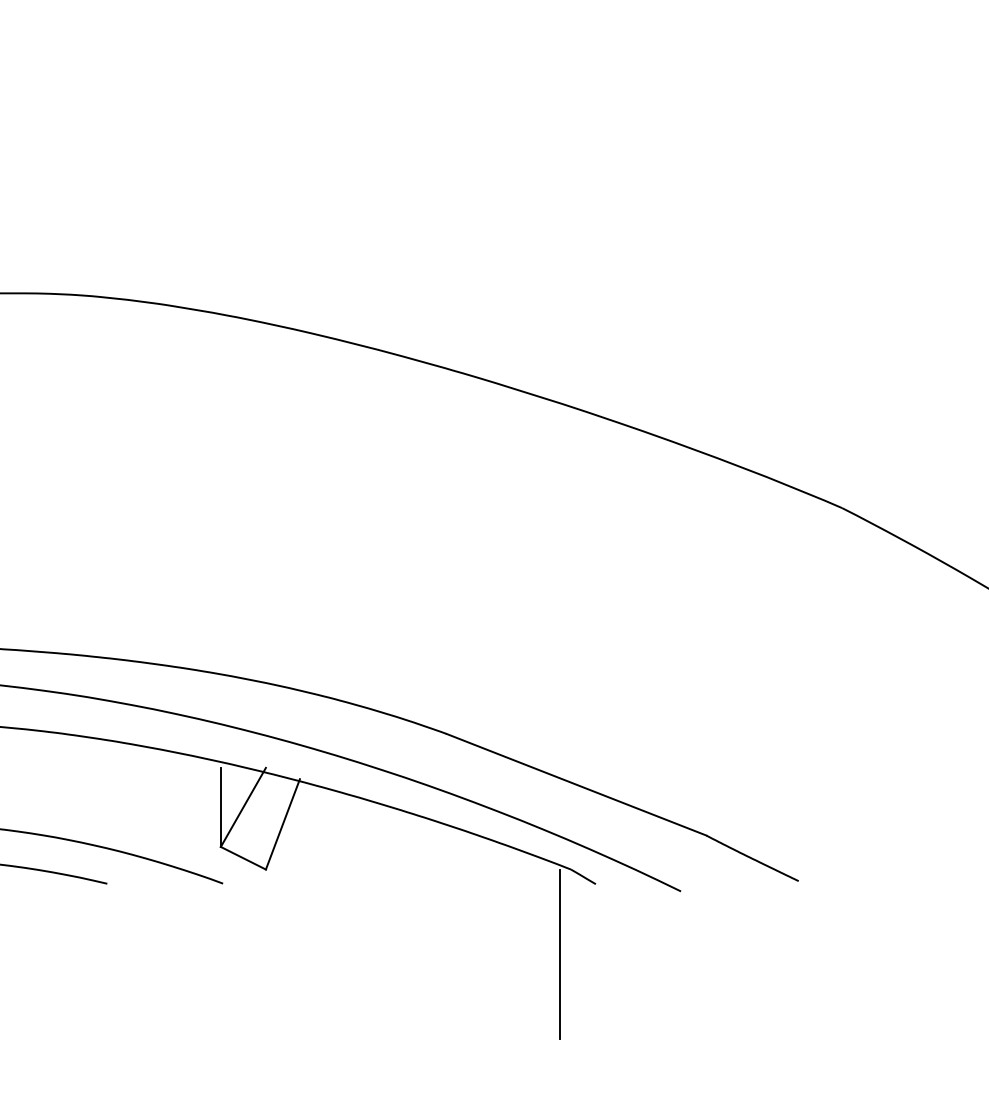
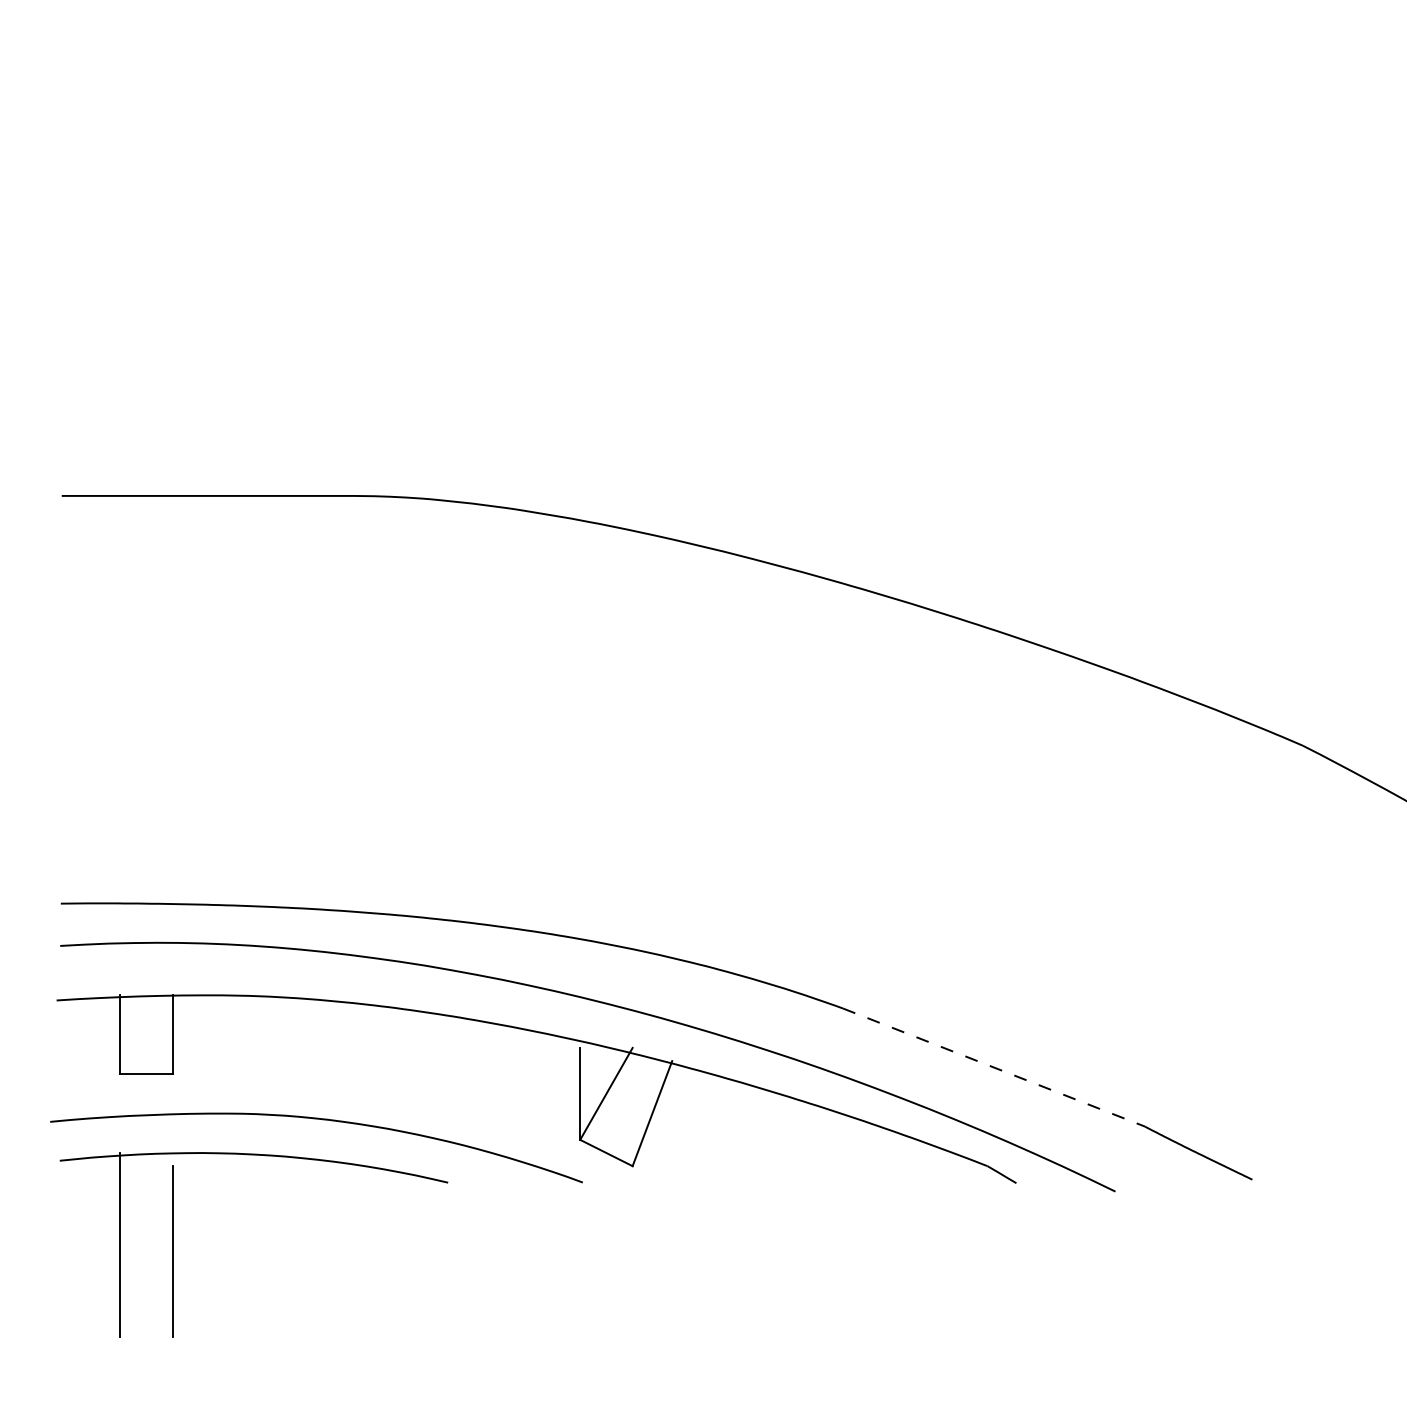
line: (577, 784) -> (994, 1067), solid -> dashed
line: (559, 954) -> (974, 1264), removed

